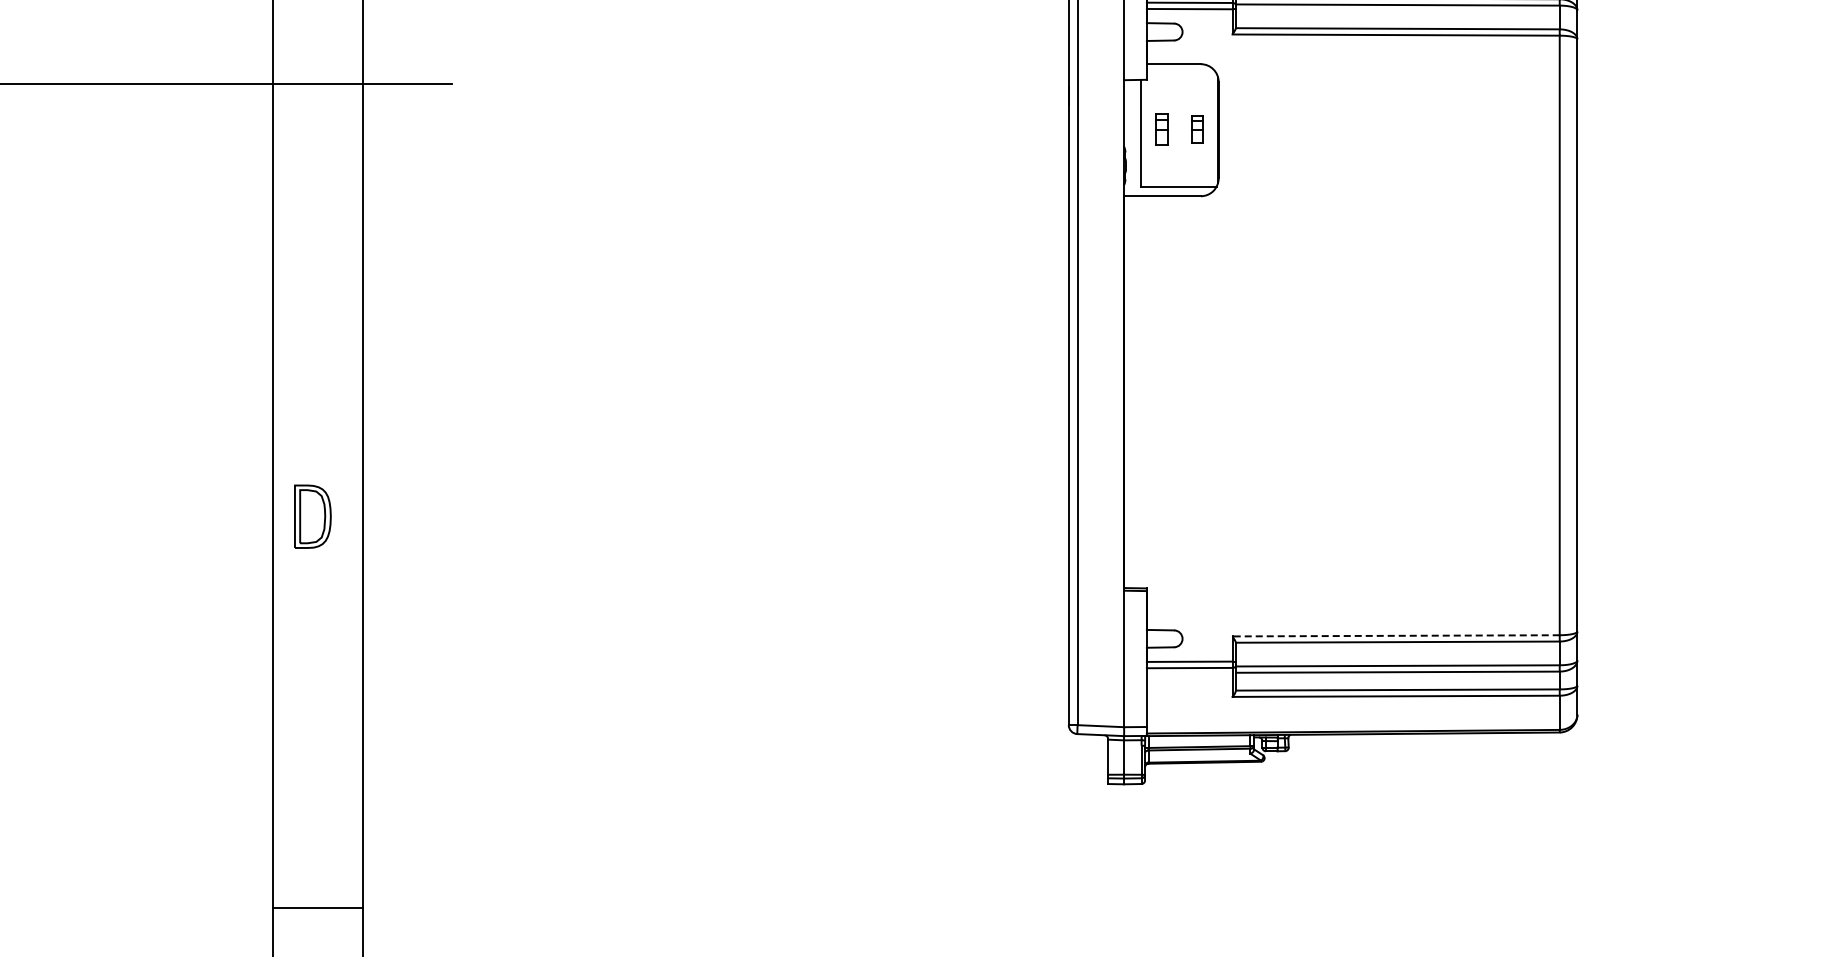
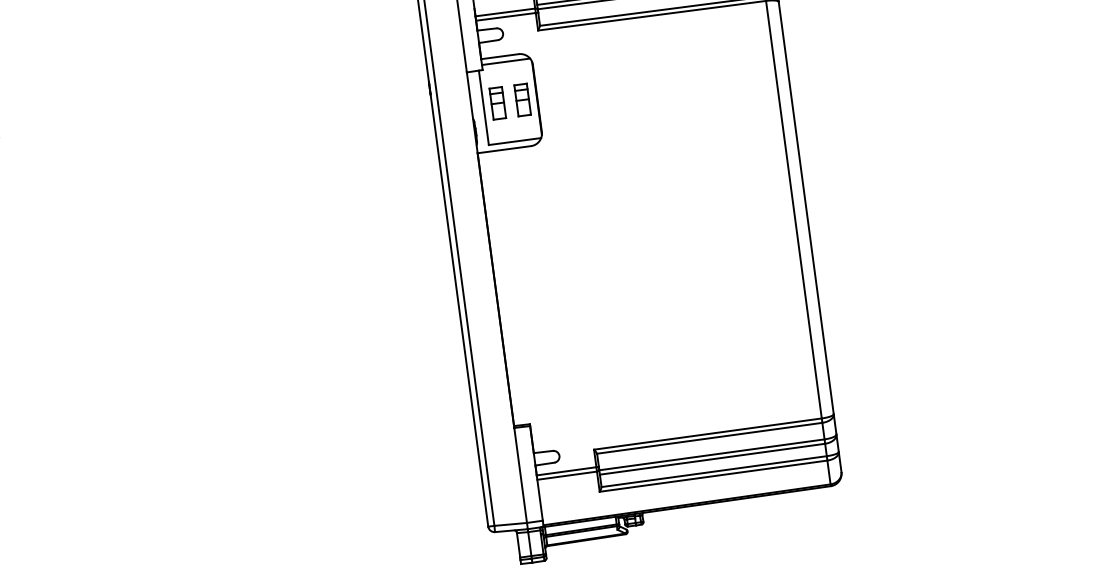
line: (1180, 72) -> (505, 61), added
part: (1161, 129) -> (497, 103), size x1.43
part: (1197, 129) -> (522, 99), size x1.67
line: (1396, 635) -> (708, 433), dashed -> solid

